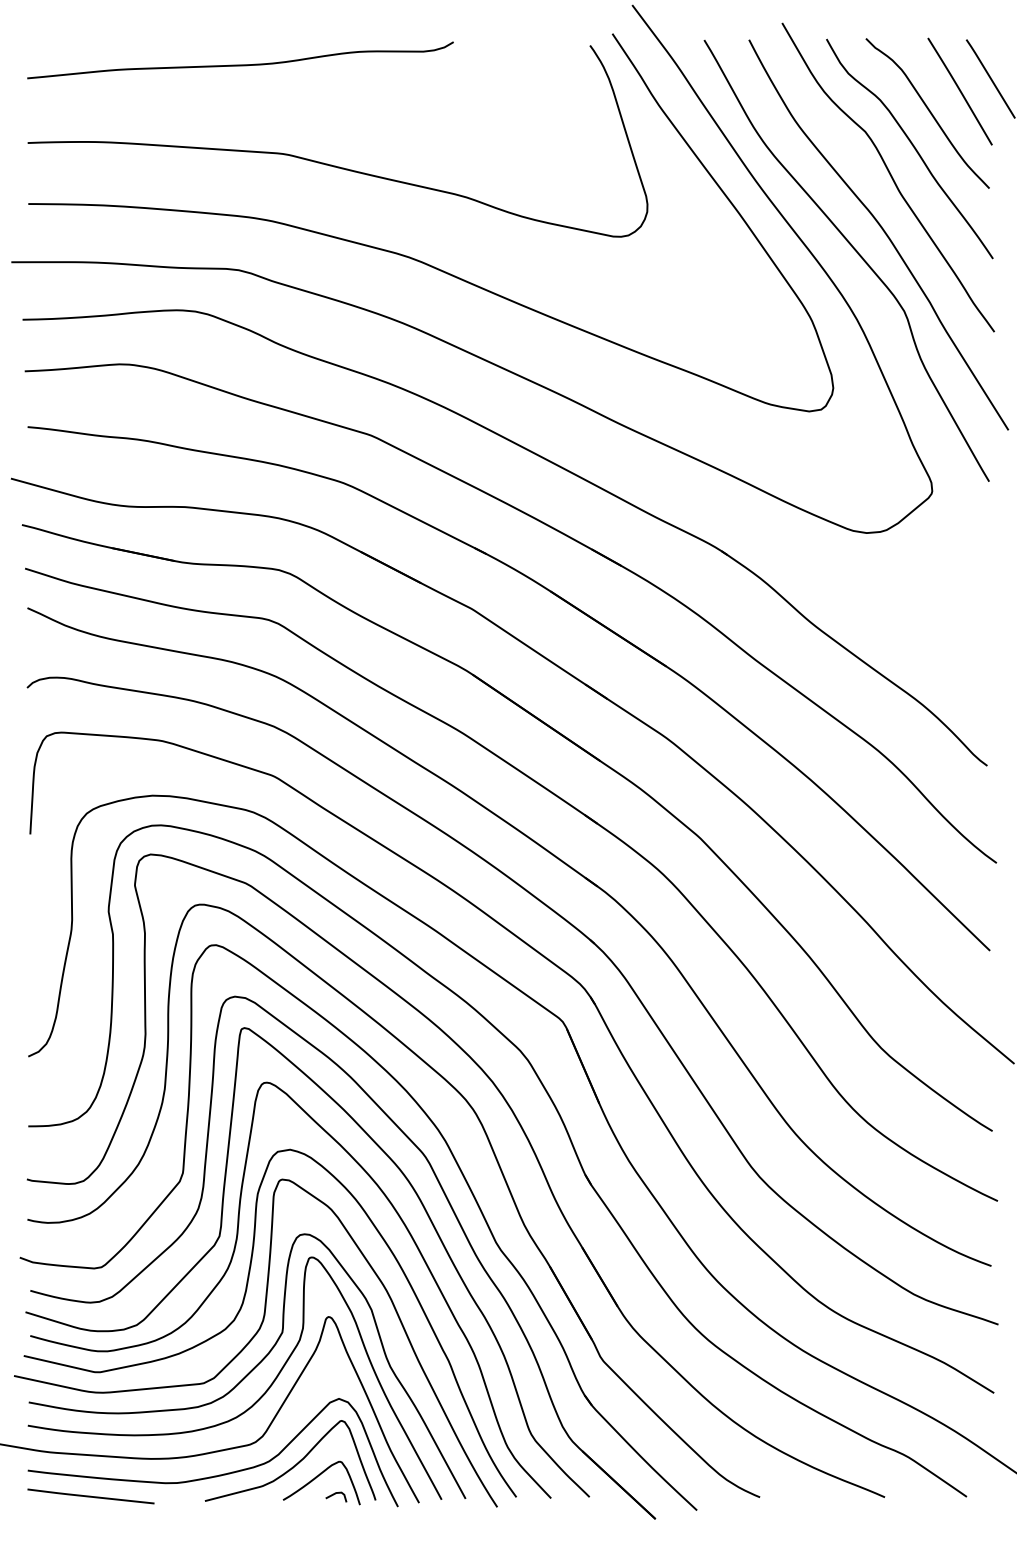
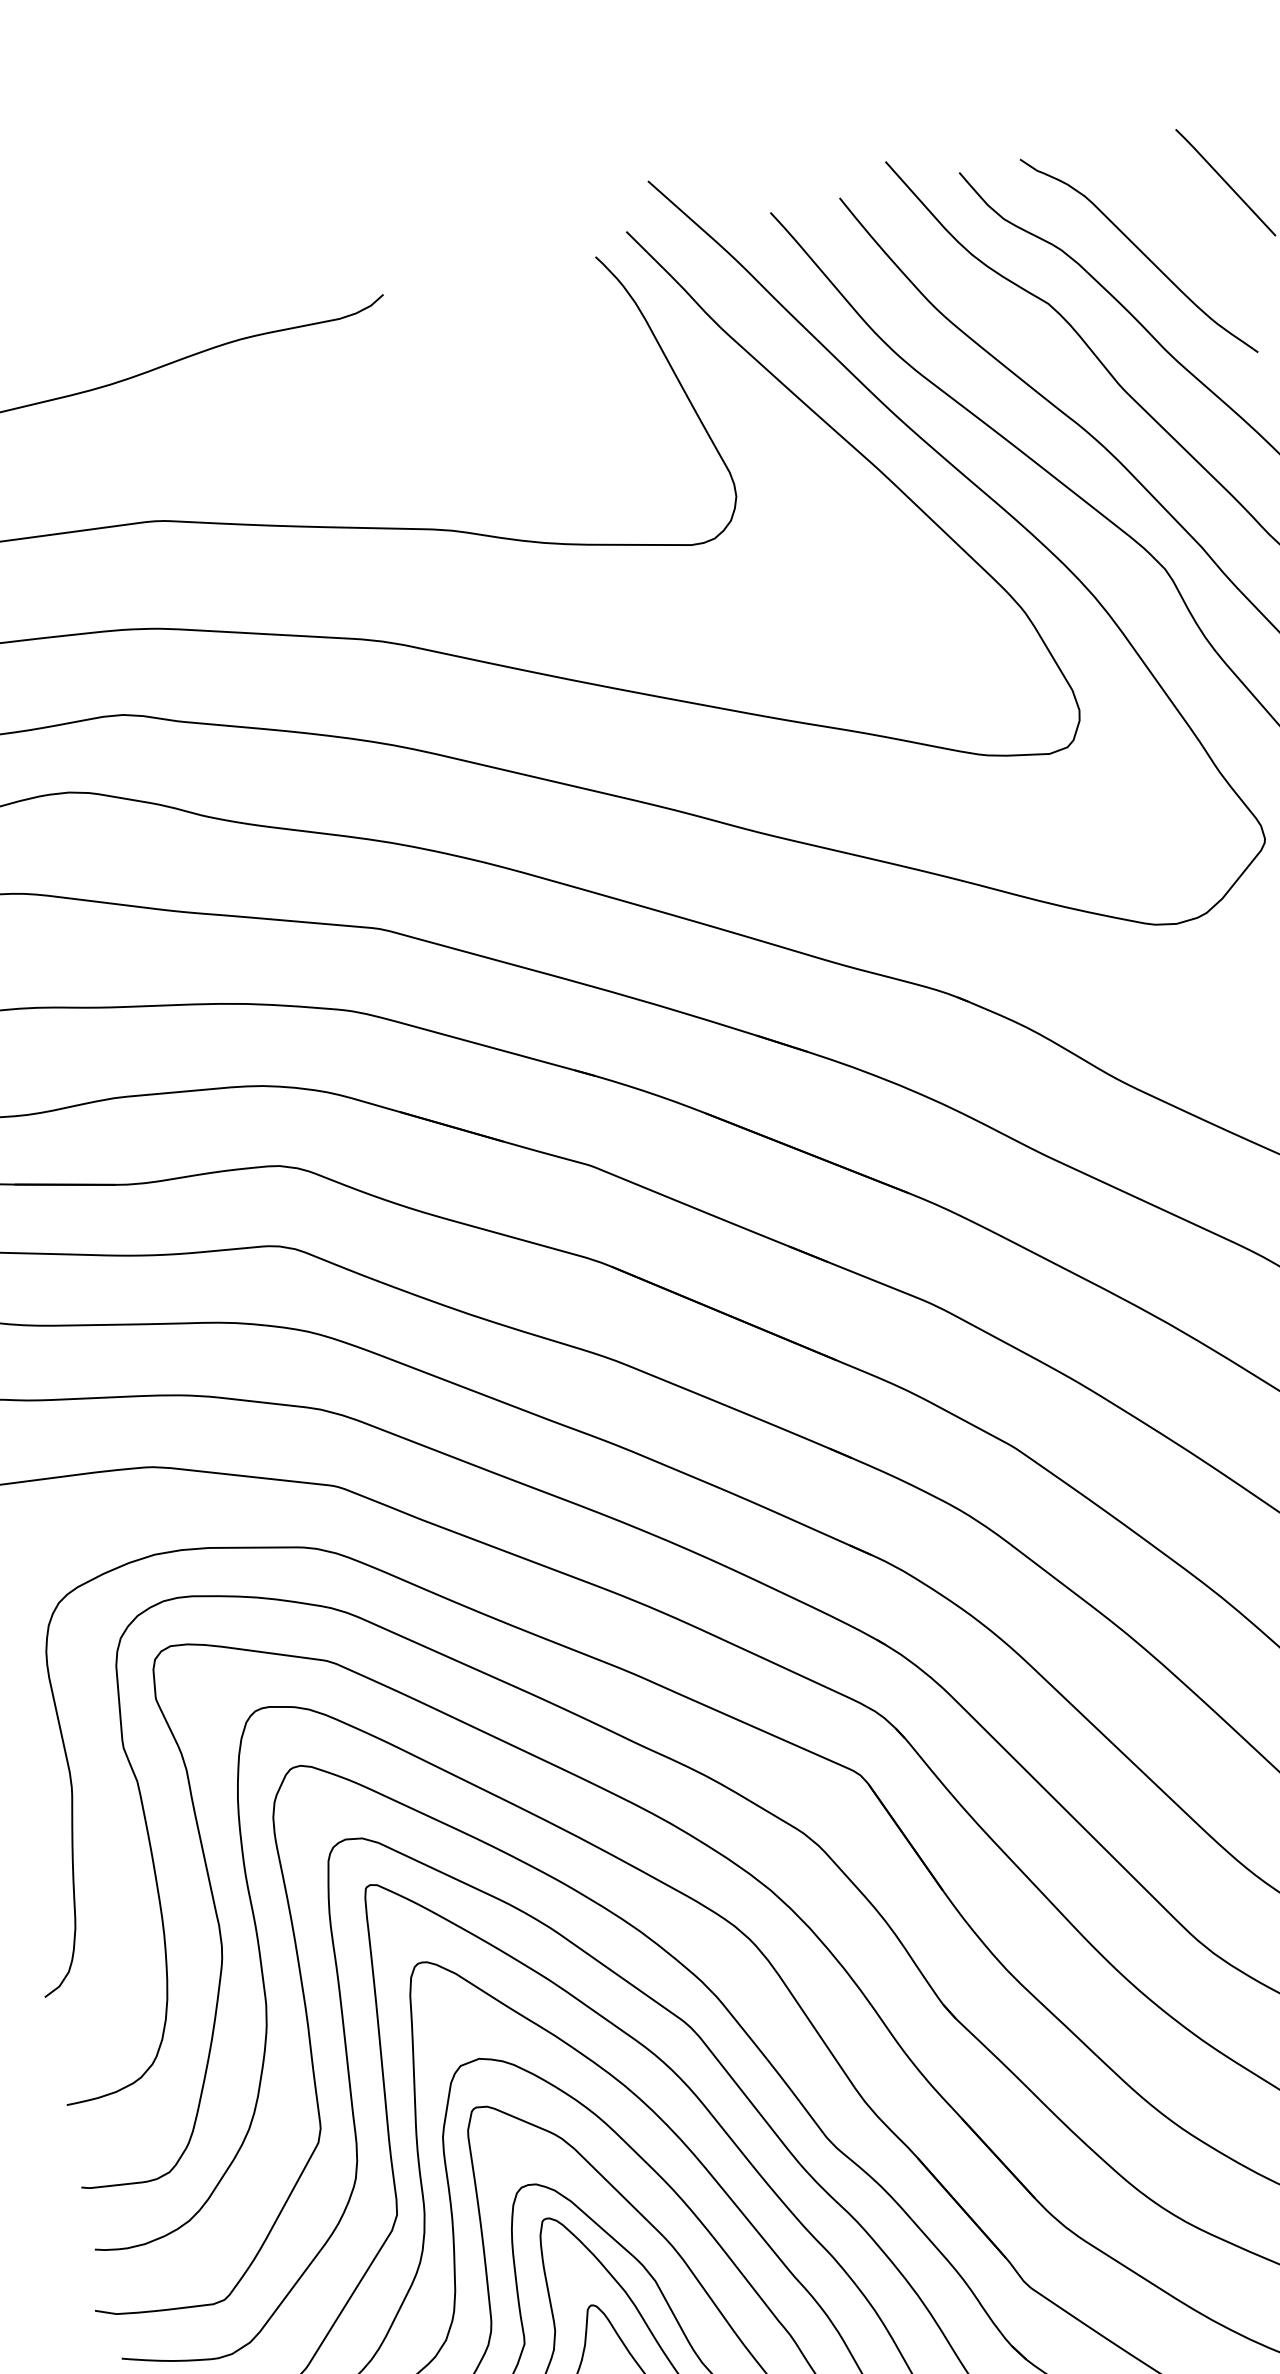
line: (959, 91) -> (1181, 211), removed

